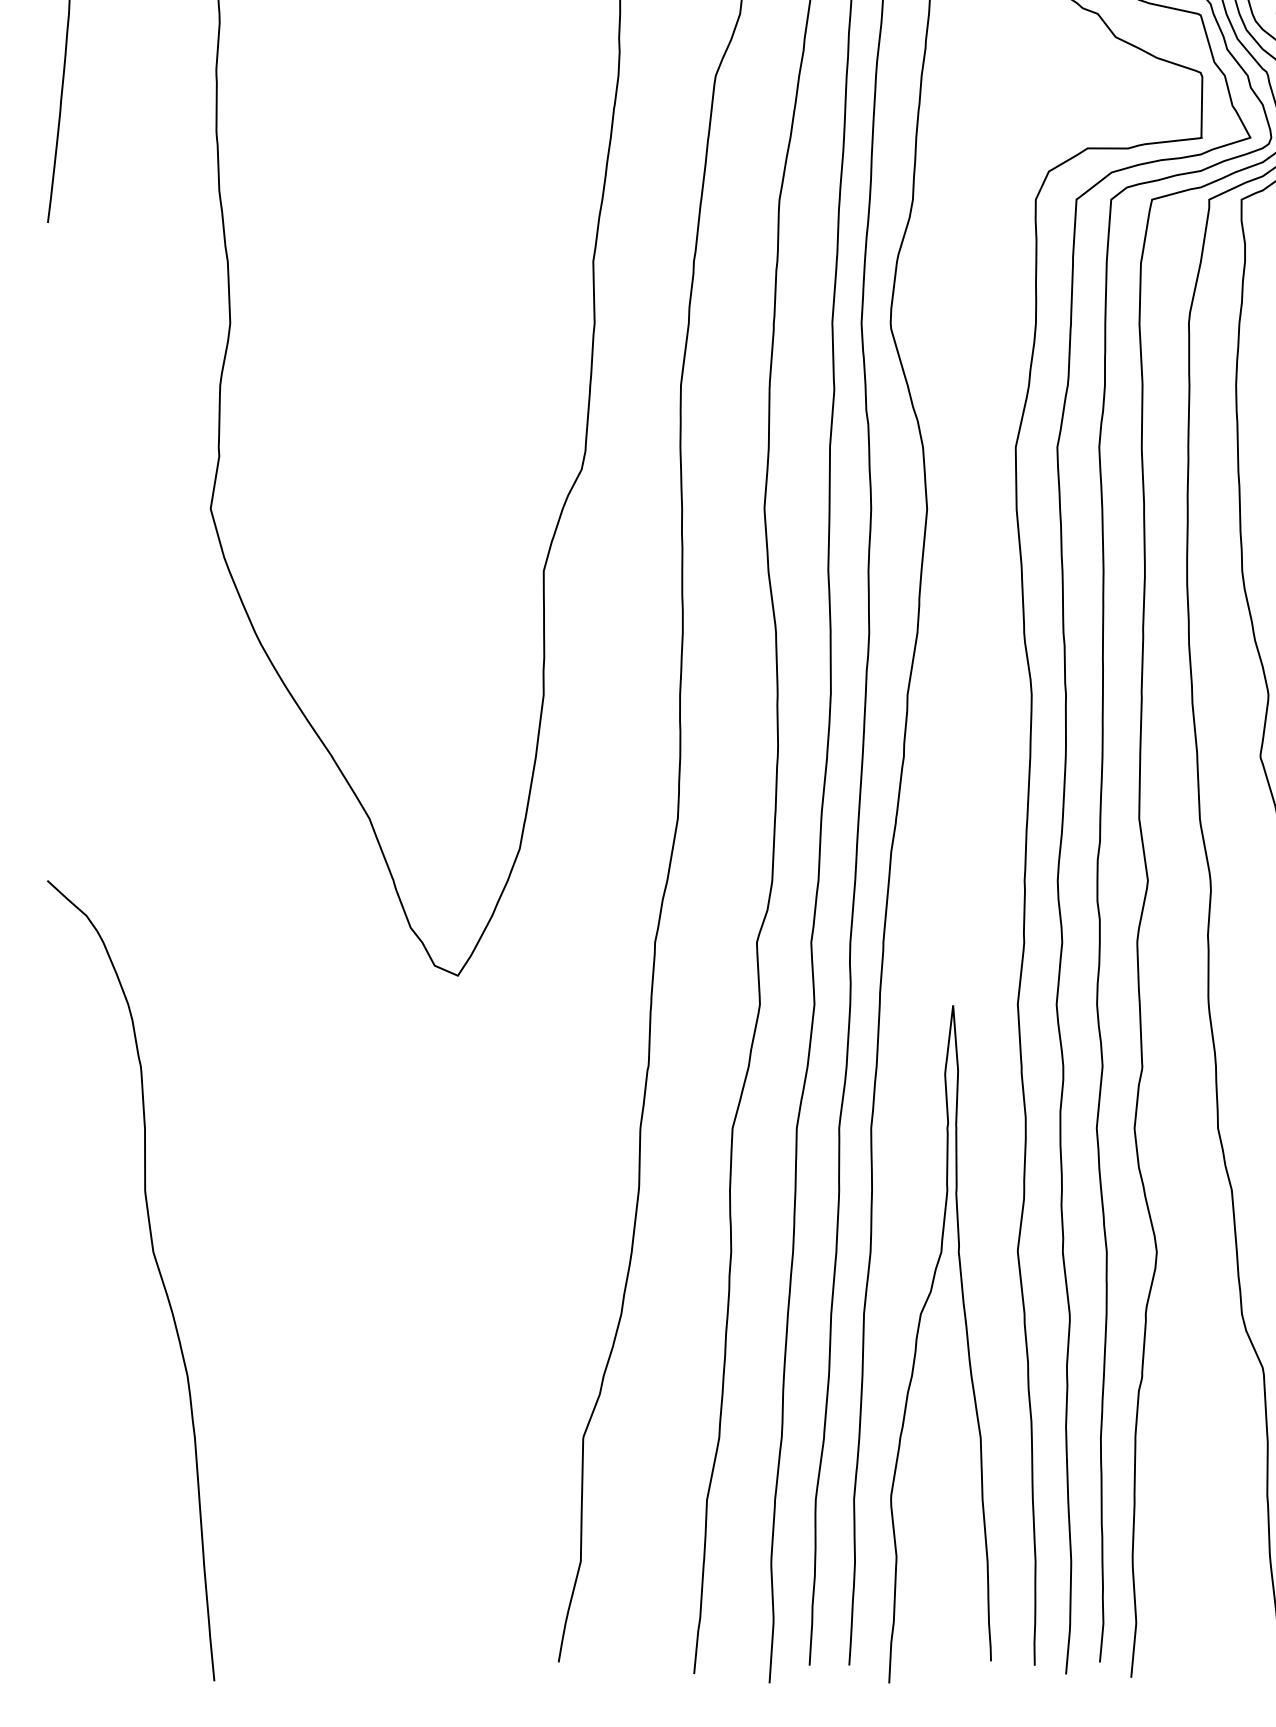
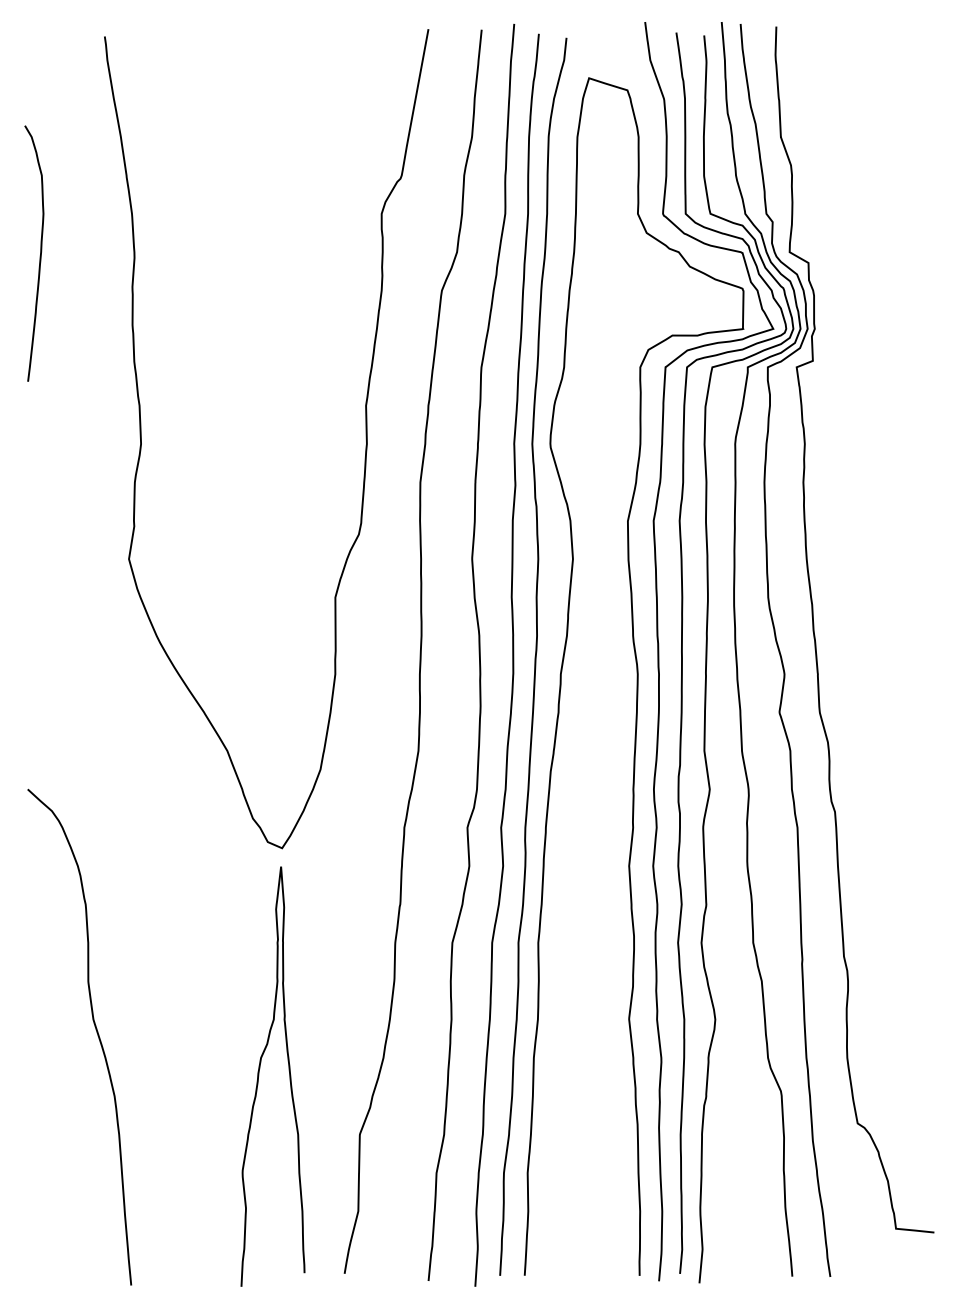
curve: (918, 1343) -> (259, 1076), moved

